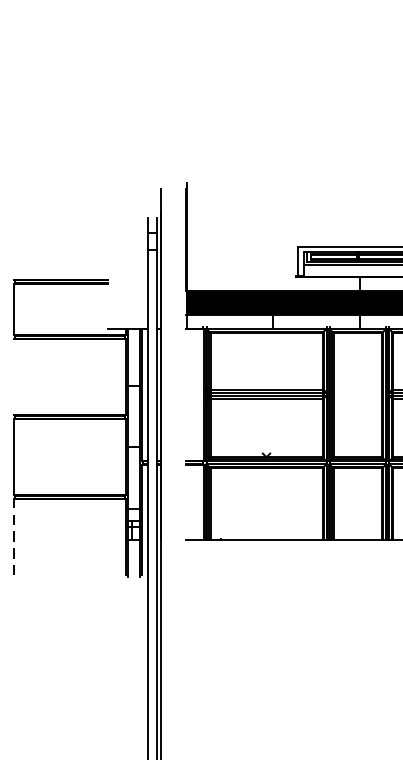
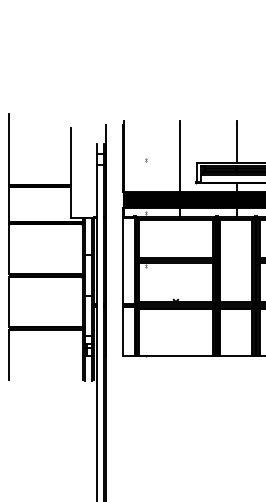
line: (359, 214) -> (237, 141), added
line: (12, 226) -> (8, 149), added
line: (273, 235) -> (180, 155), added
line: (106, 261) -> (70, 172), added
line: (12, 377) -> (8, 249), added
line: (185, 427) -> (122, 282), added
line: (12, 536) -> (8, 354), dashed -> solid

